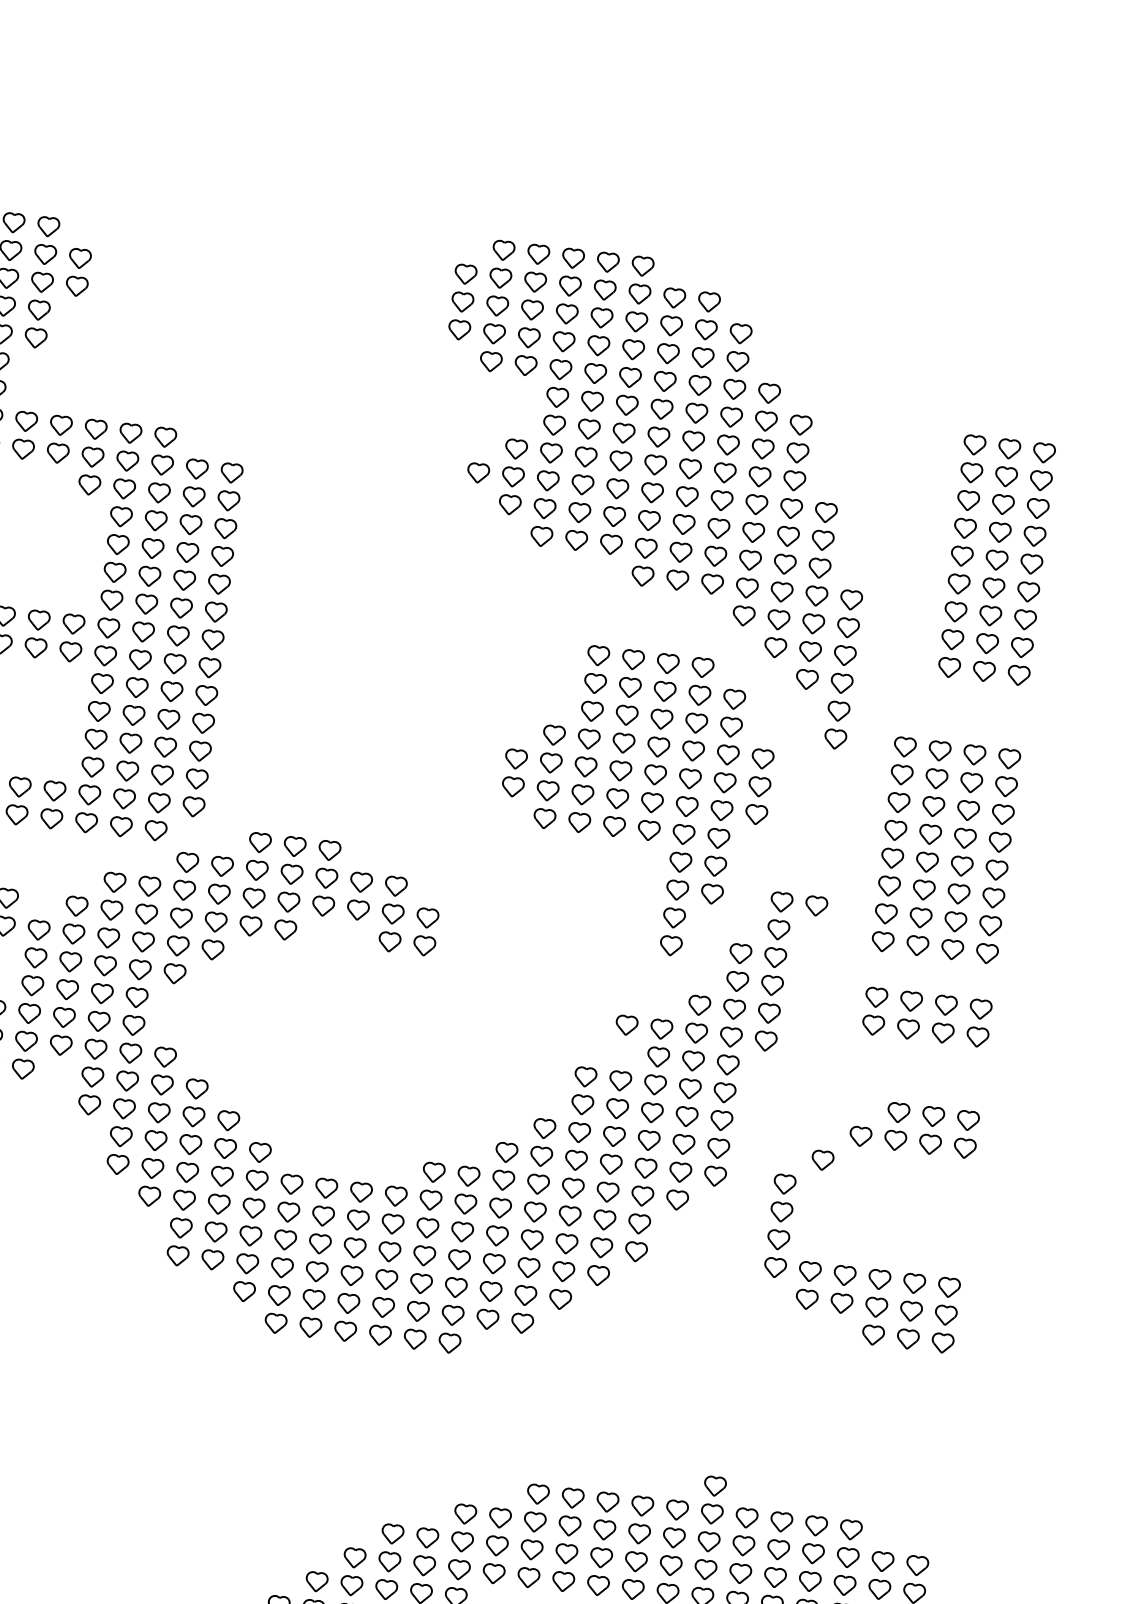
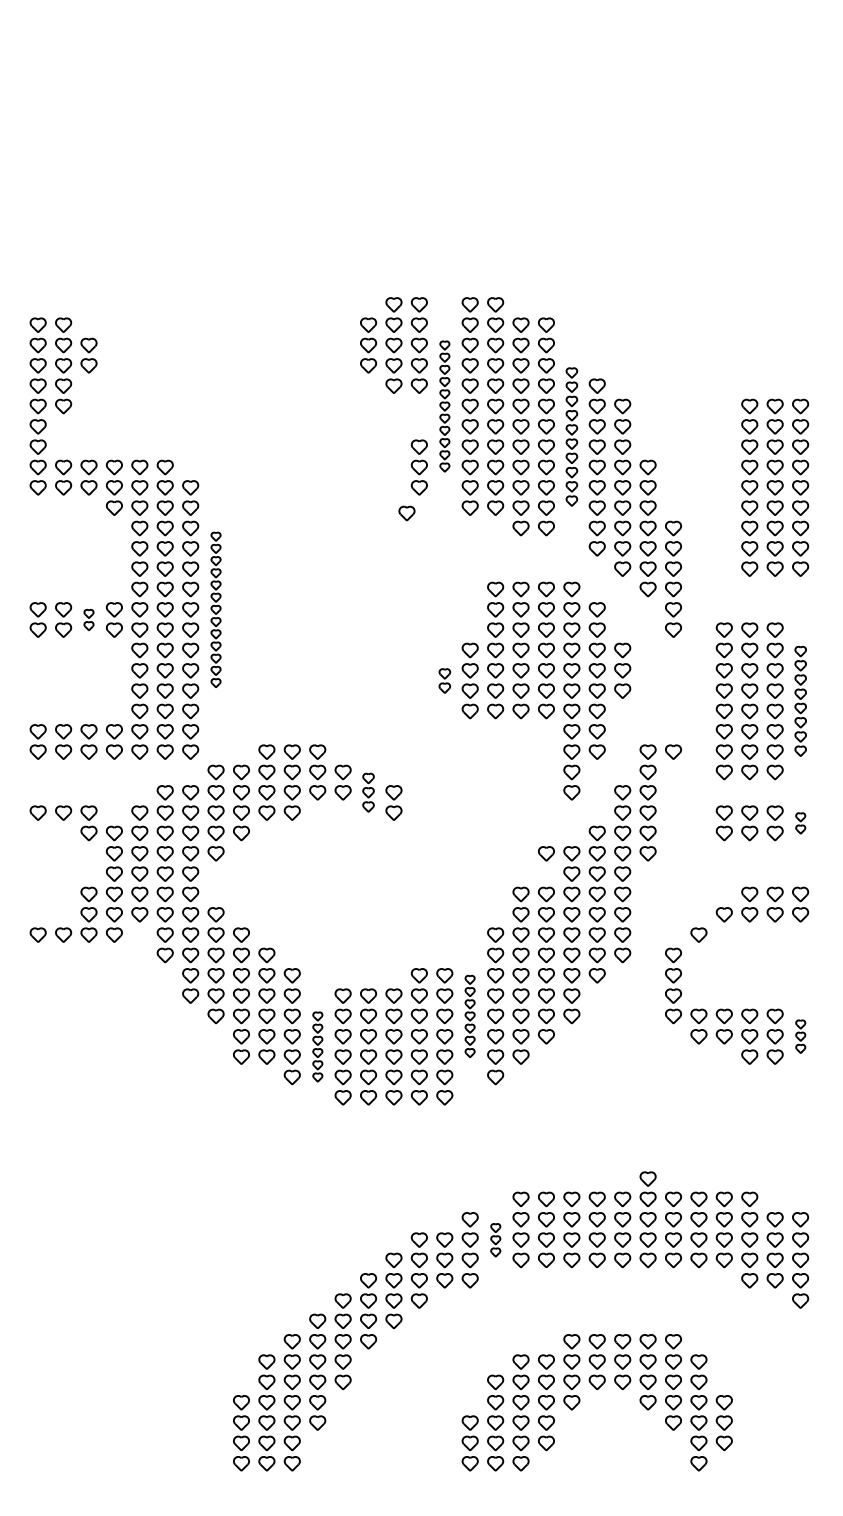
part: (557, 397) -> (444, 406), size x0.6
part: (726, 458) -> (571, 436), size x0.7
part: (477, 473) -> (406, 513), moved
part: (36, 633) -> (88, 619), size x0.6
part: (212, 639) -> (215, 609), size x0.6
part: (514, 772) -> (444, 680), size x0.7
part: (998, 856) -> (800, 701), size x0.7
part: (392, 913) -> (368, 792), size x0.7
part: (979, 1023) -> (800, 823), size x0.6
part: (496, 1236) -> (469, 1016), size x0.6
part: (283, 1253) -> (317, 1046), size x0.6
part: (945, 1315) -> (800, 1036), size x0.6
part: (496, 1546) -> (495, 1240), size x0.6

